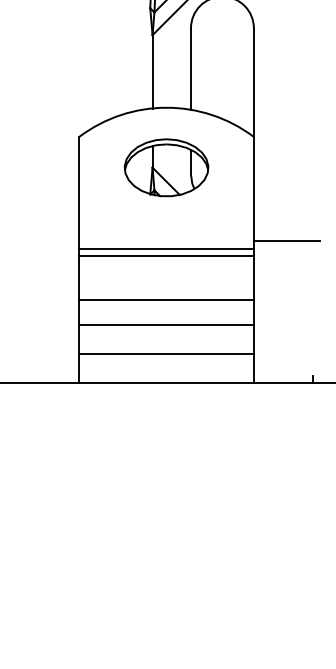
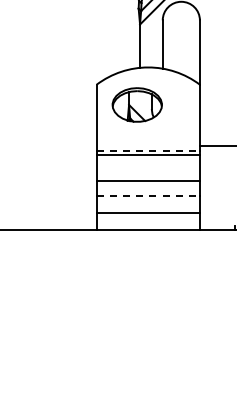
part: (165, 166) -> (136, 104), moved
line: (166, 248) -> (148, 150), solid -> dashed
line: (166, 324) -> (148, 195), solid -> dashed

